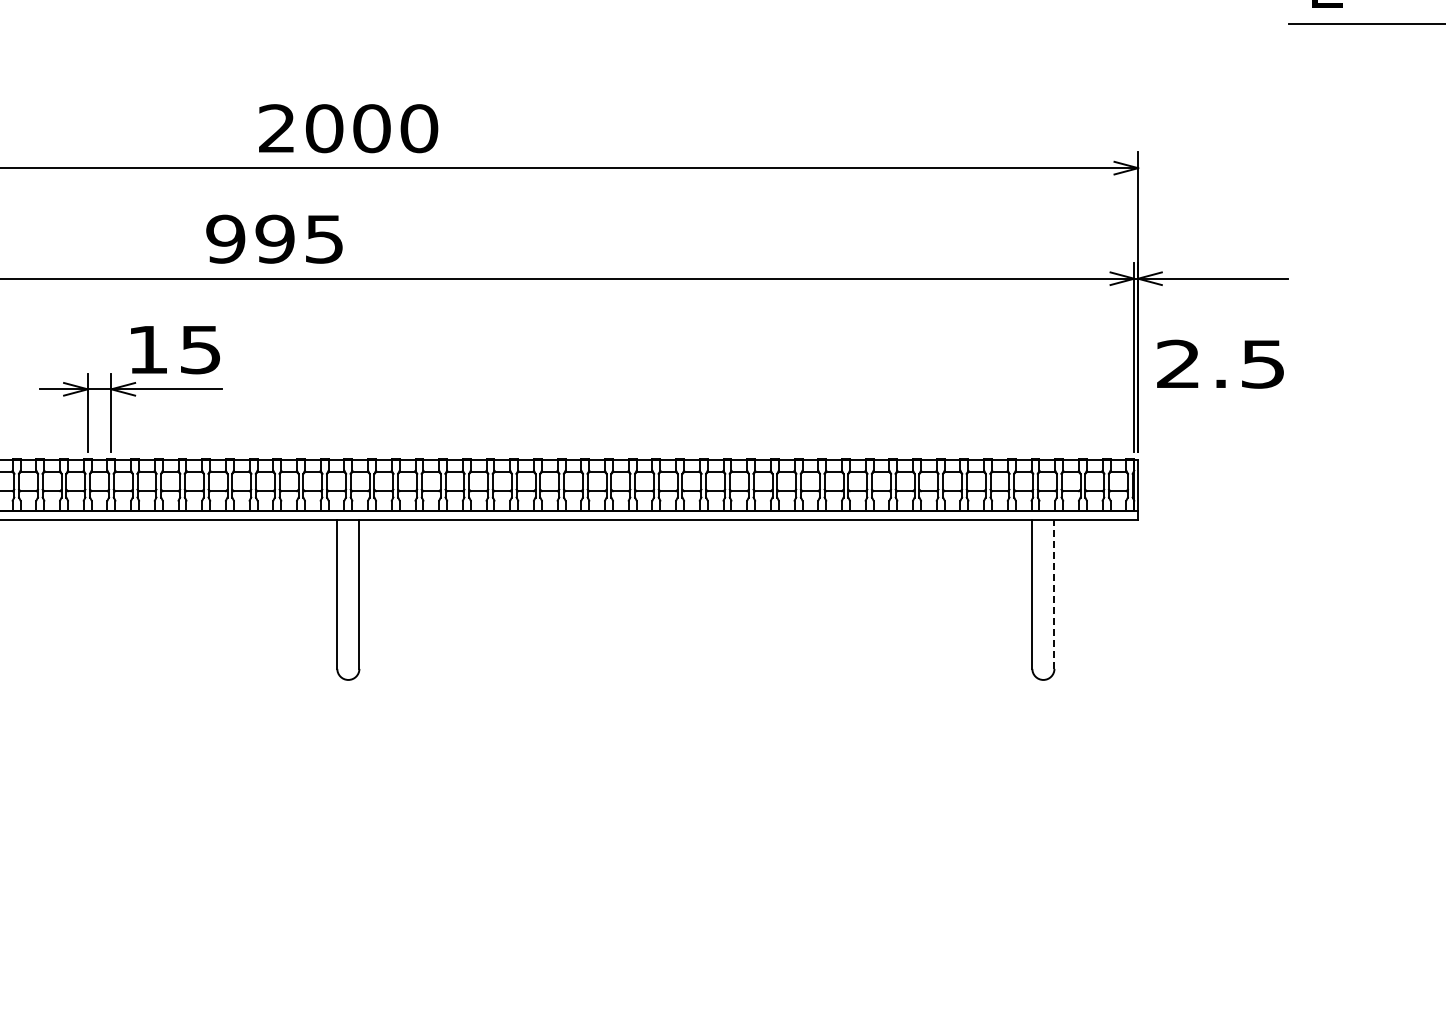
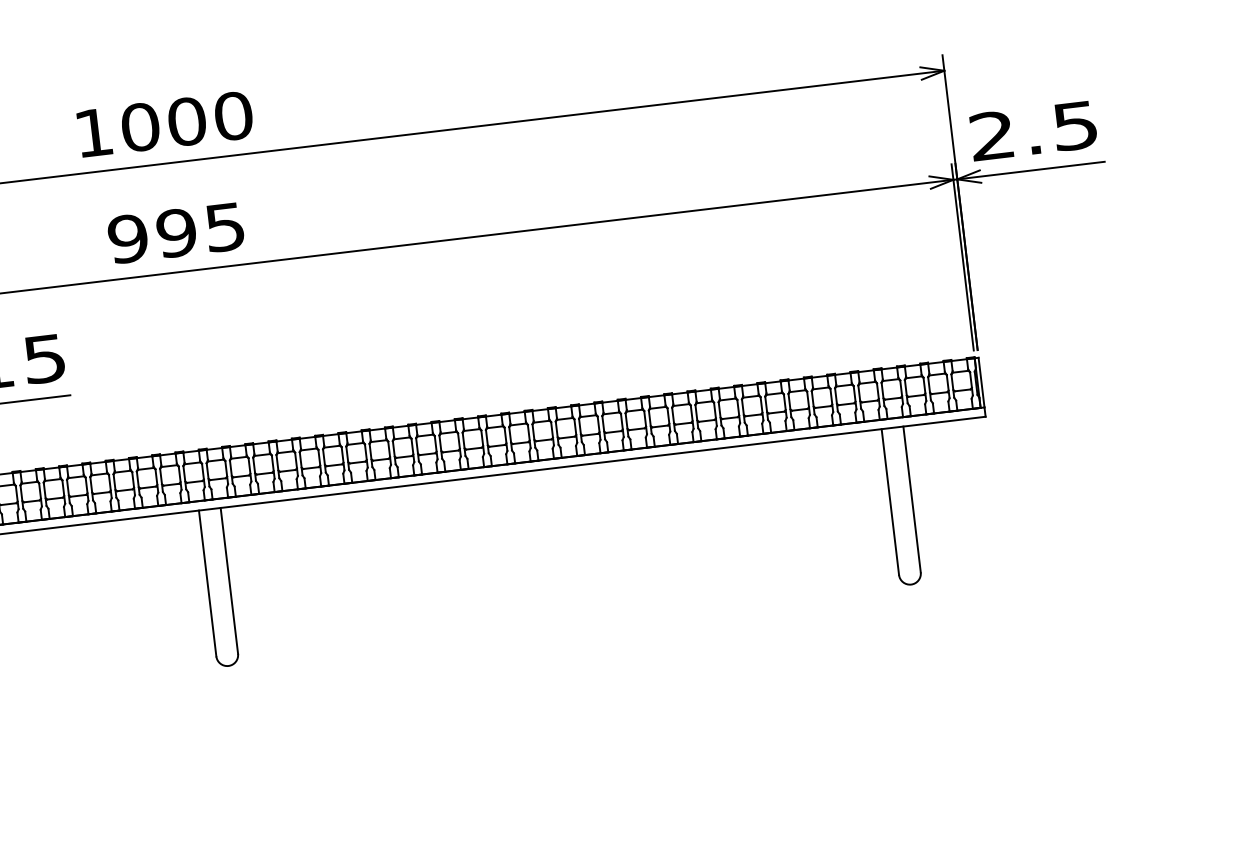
text: (276, 128) -> (93, 132), 2000 -> 1000
text: (274, 238) -> (175, 232), moved
text: (1220, 363) -> (1033, 130), moved
line: (1054, 594) -> (912, 499), dashed -> solid

